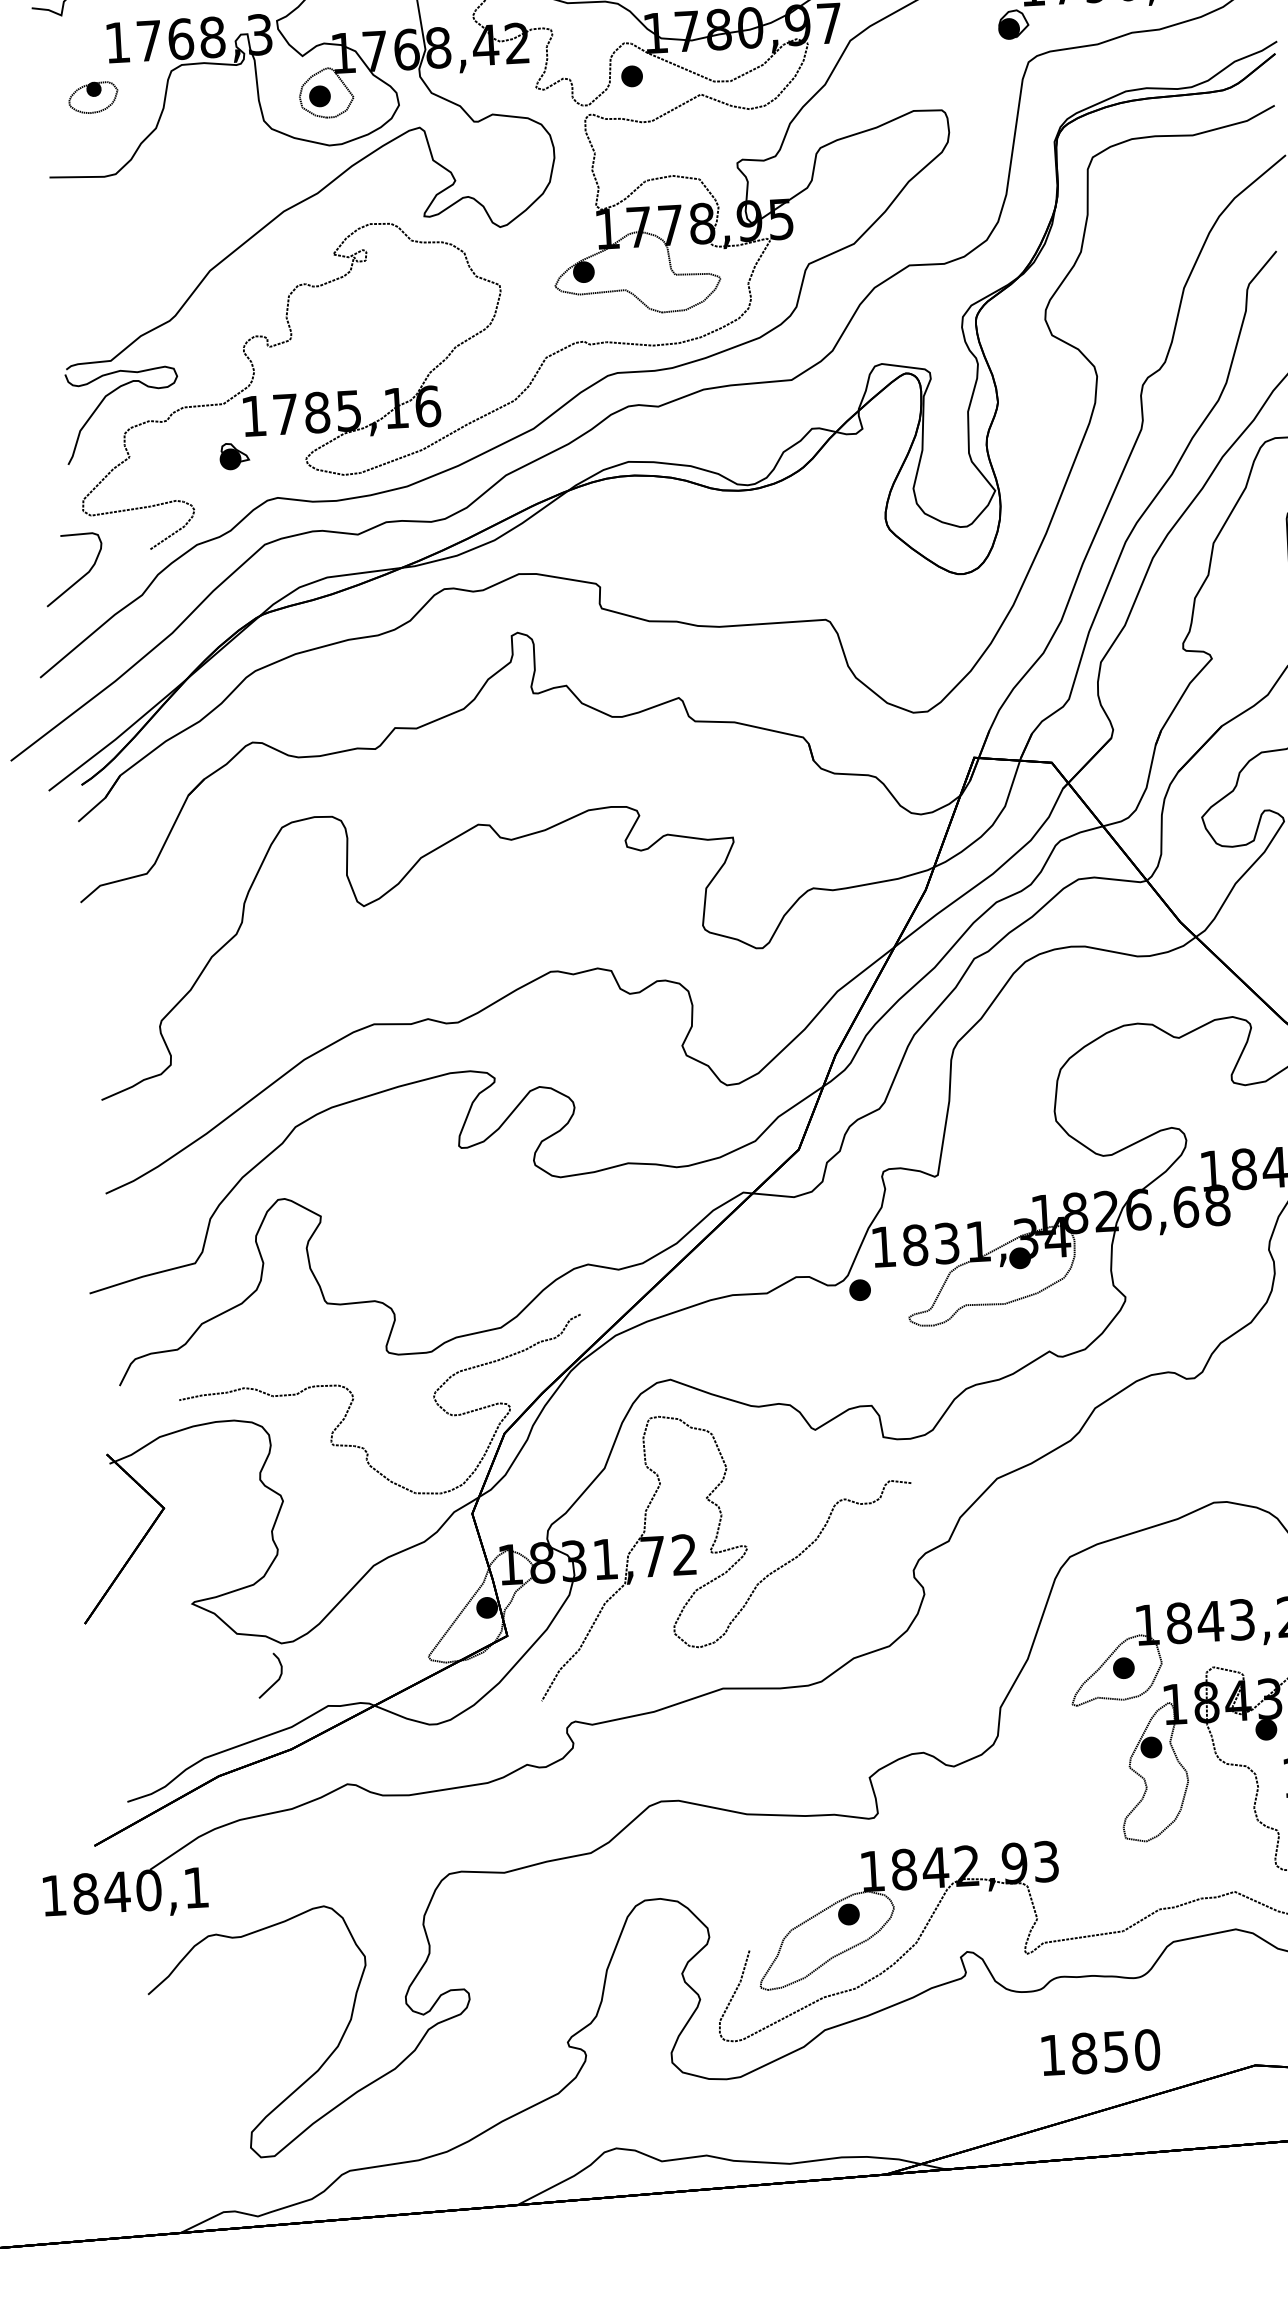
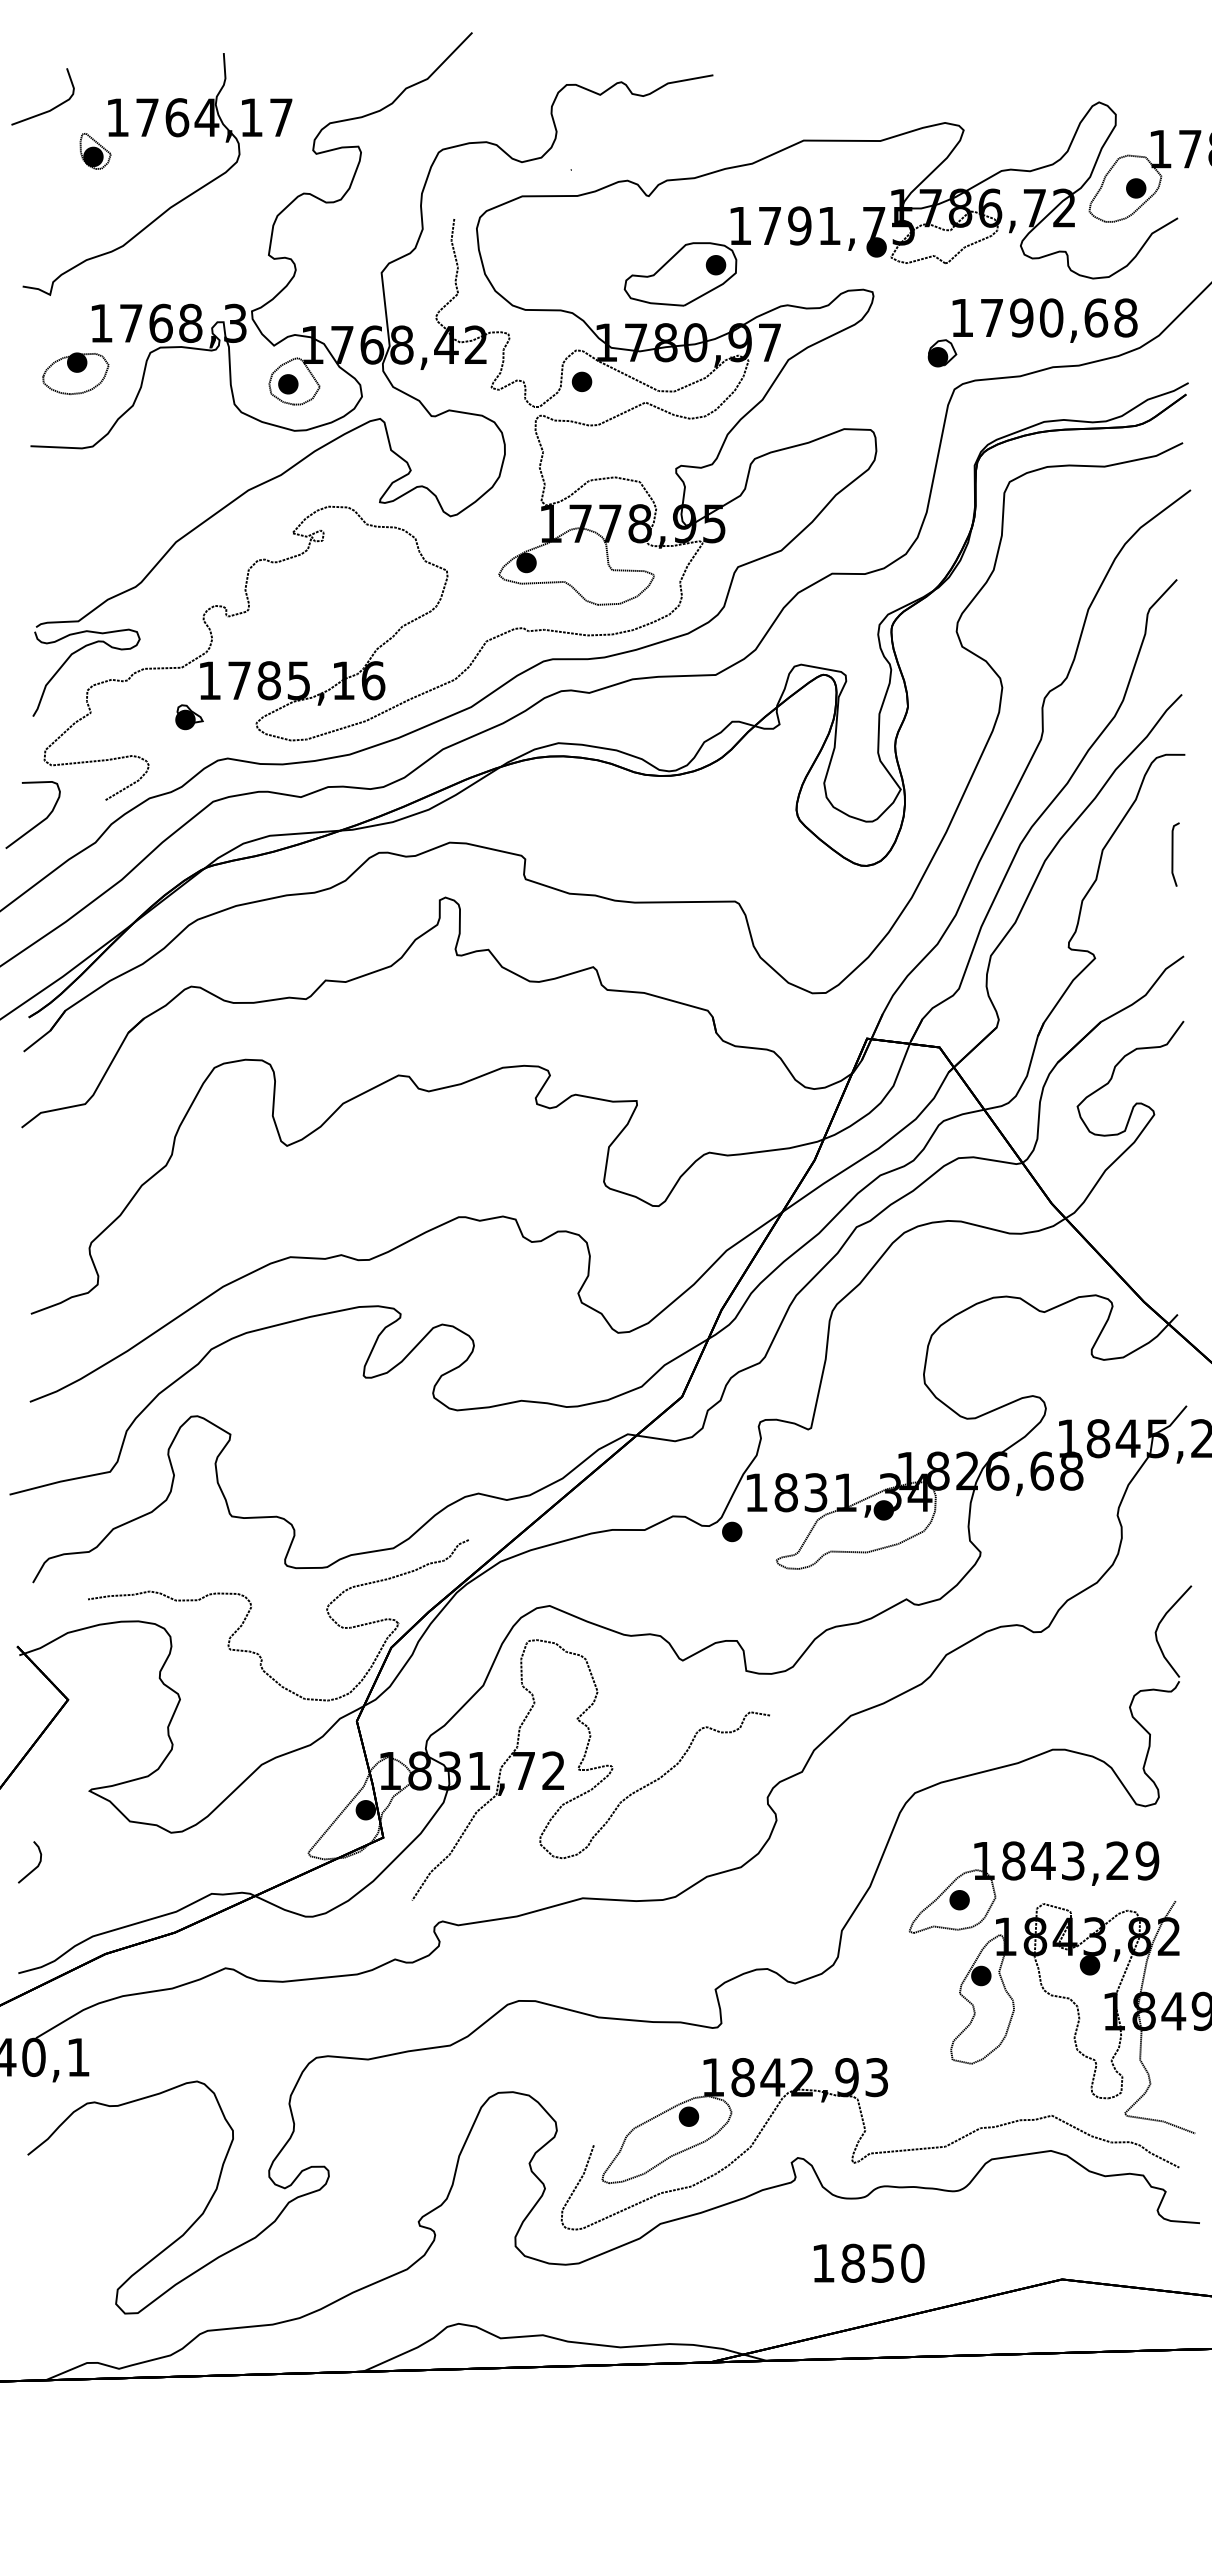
part: (93, 97) -> (75, 373), size x1.43
curve: (274, 1681) -> (33, 1868), moved
text: (1100, 2051) -> (868, 2262), moved

